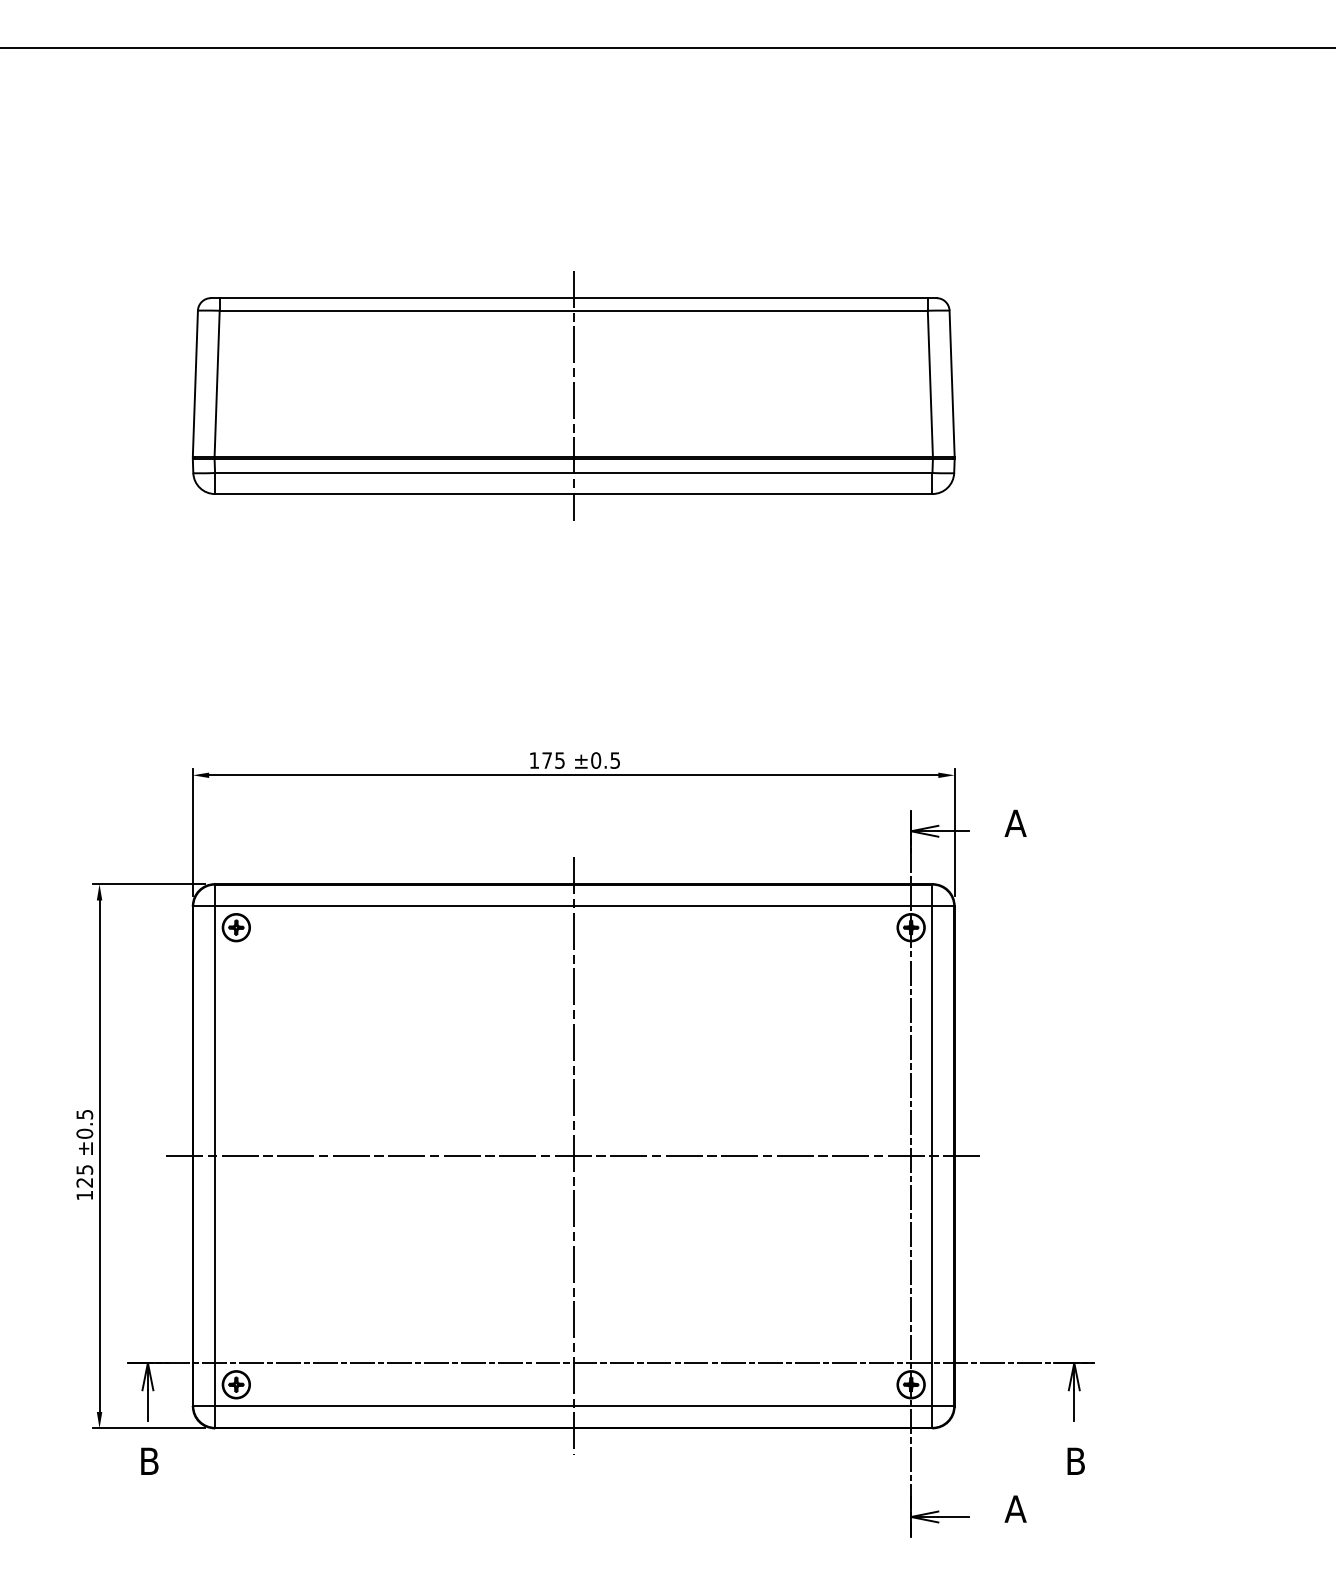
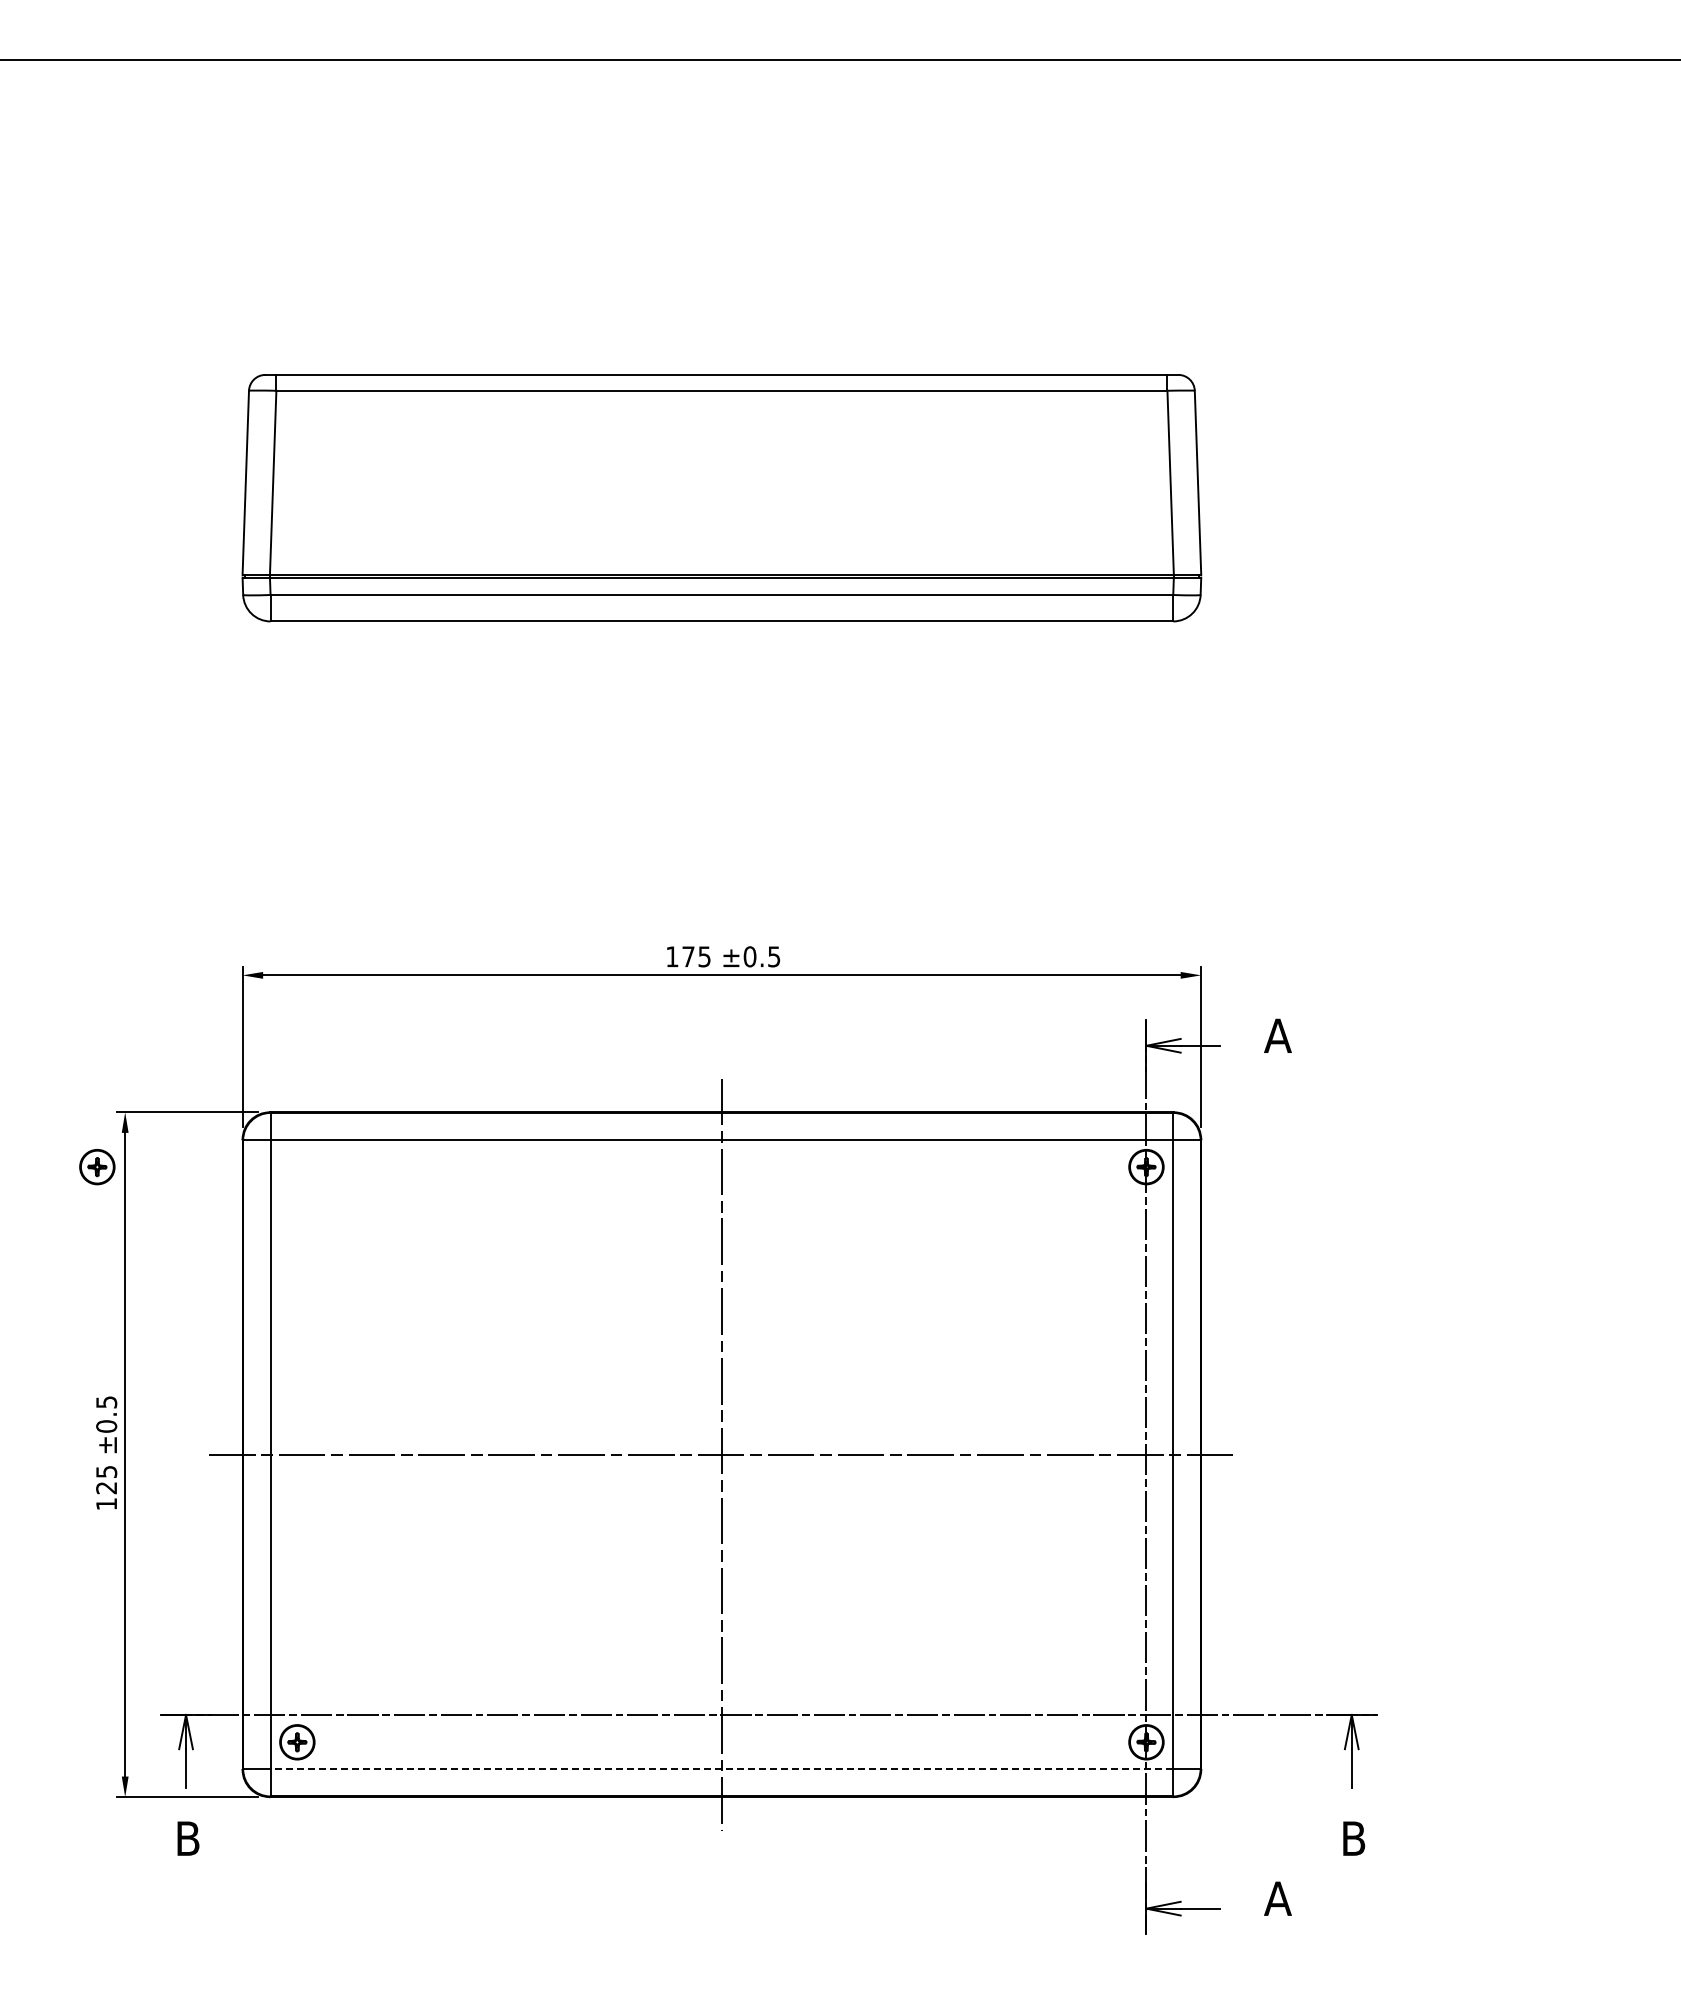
line: (573, 395) -> (721, 497), removed
part: (236, 927) -> (97, 1167), moved
line: (573, 1406) -> (721, 1769), solid -> dashed

